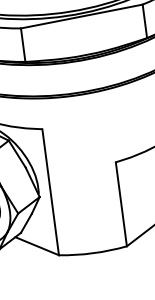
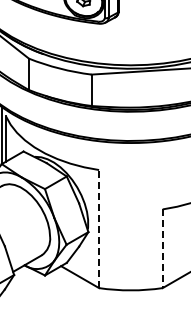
line: (51, 191) -> (99, 228), solid -> dashed
line: (121, 205) -> (162, 249), solid -> dashed

